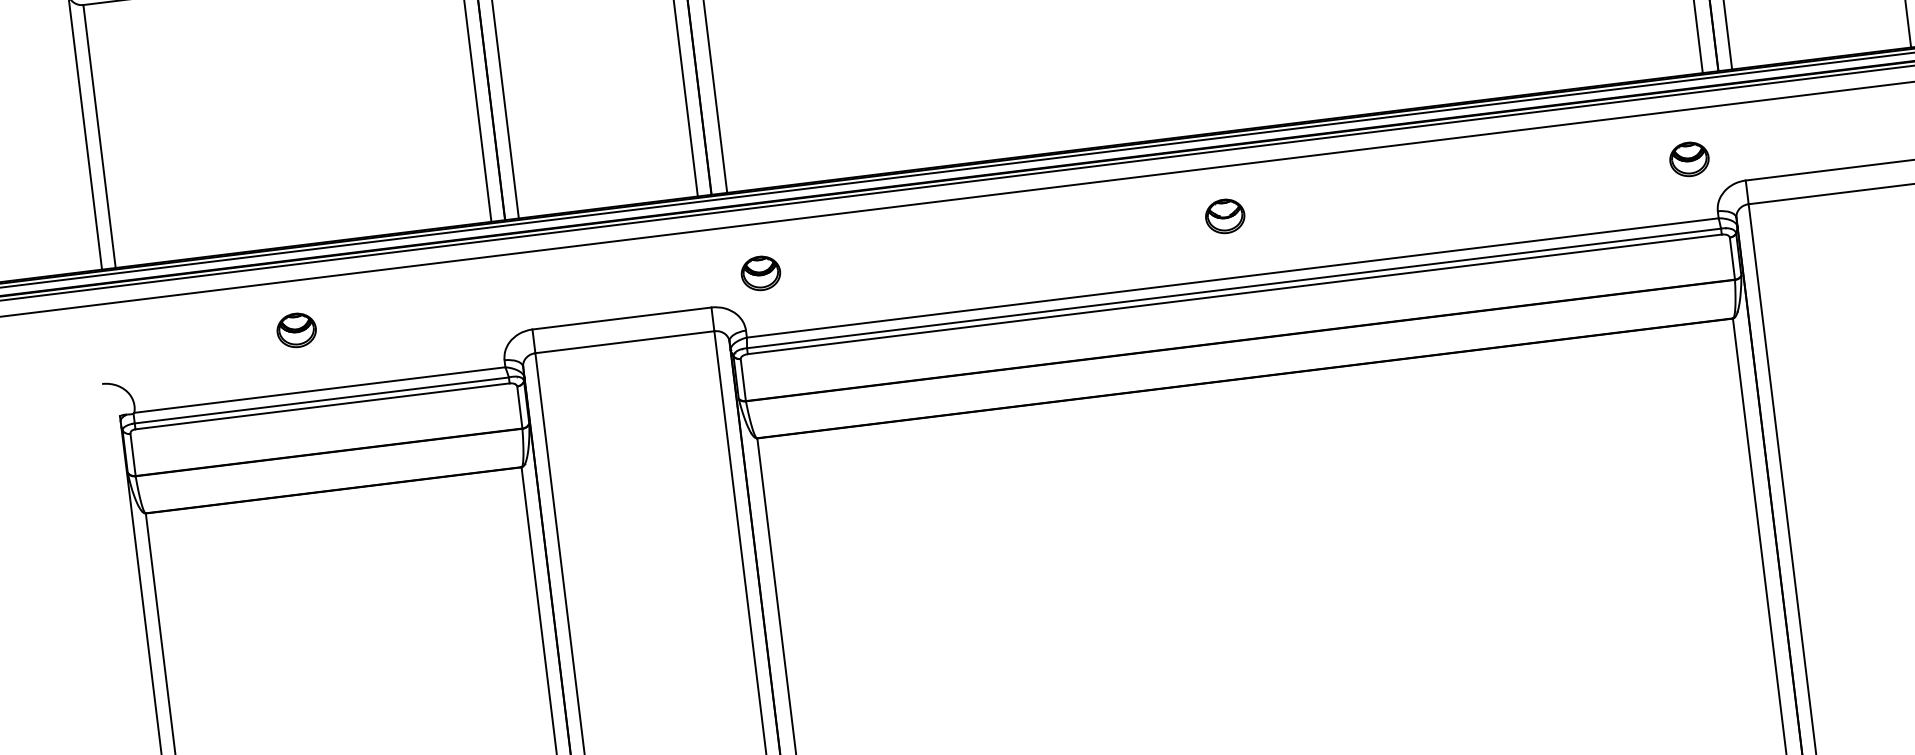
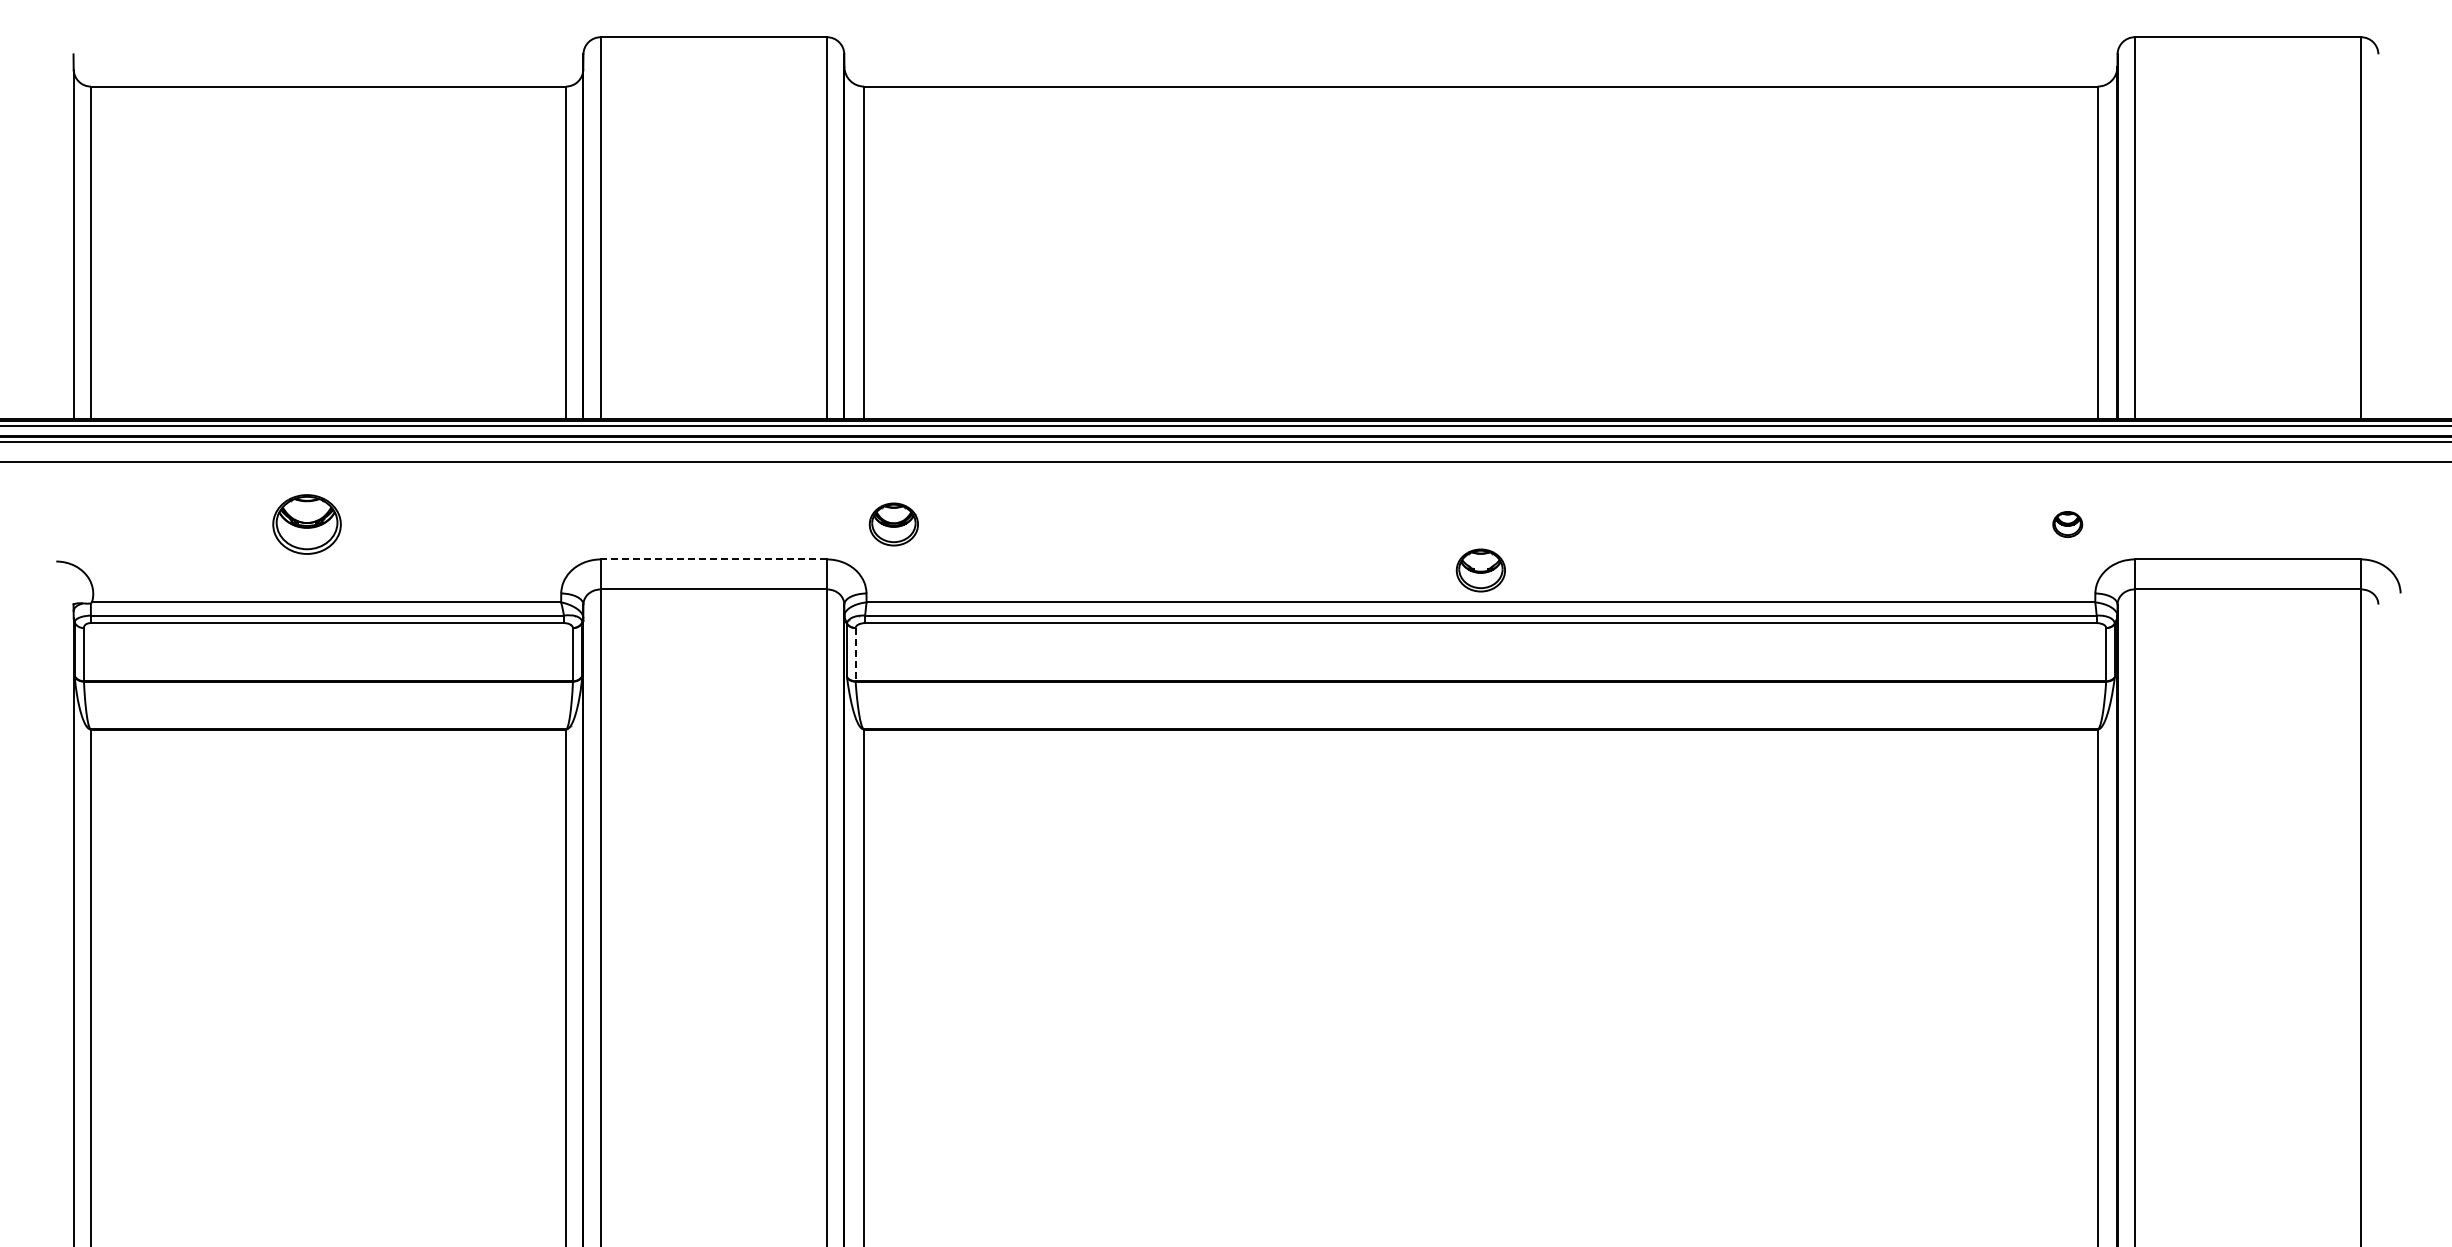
part: (1689, 159) -> (2067, 524), size x0.6
part: (1224, 216) -> (1480, 570), moved
line: (621, 318) -> (713, 559), solid -> dashed
part: (296, 330) -> (306, 524), size x1.4
line: (743, 379) -> (855, 654), solid -> dashed

